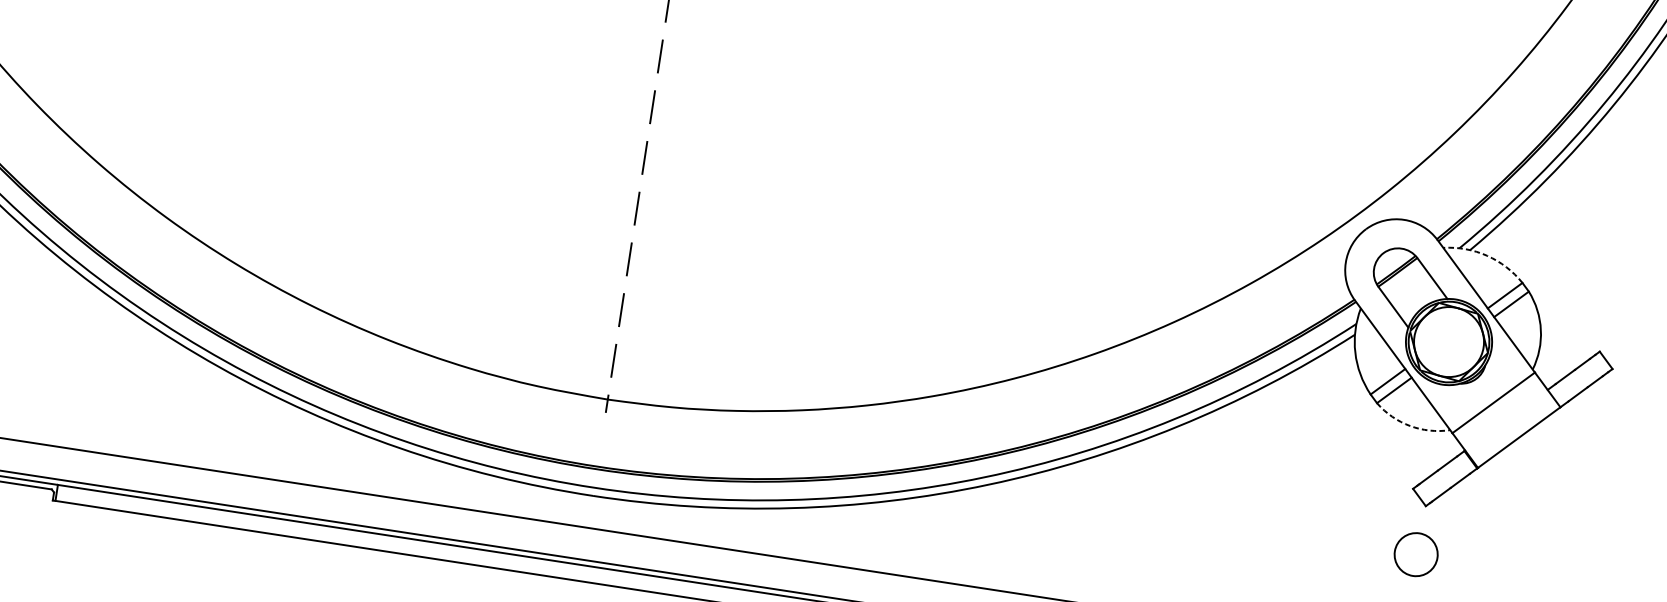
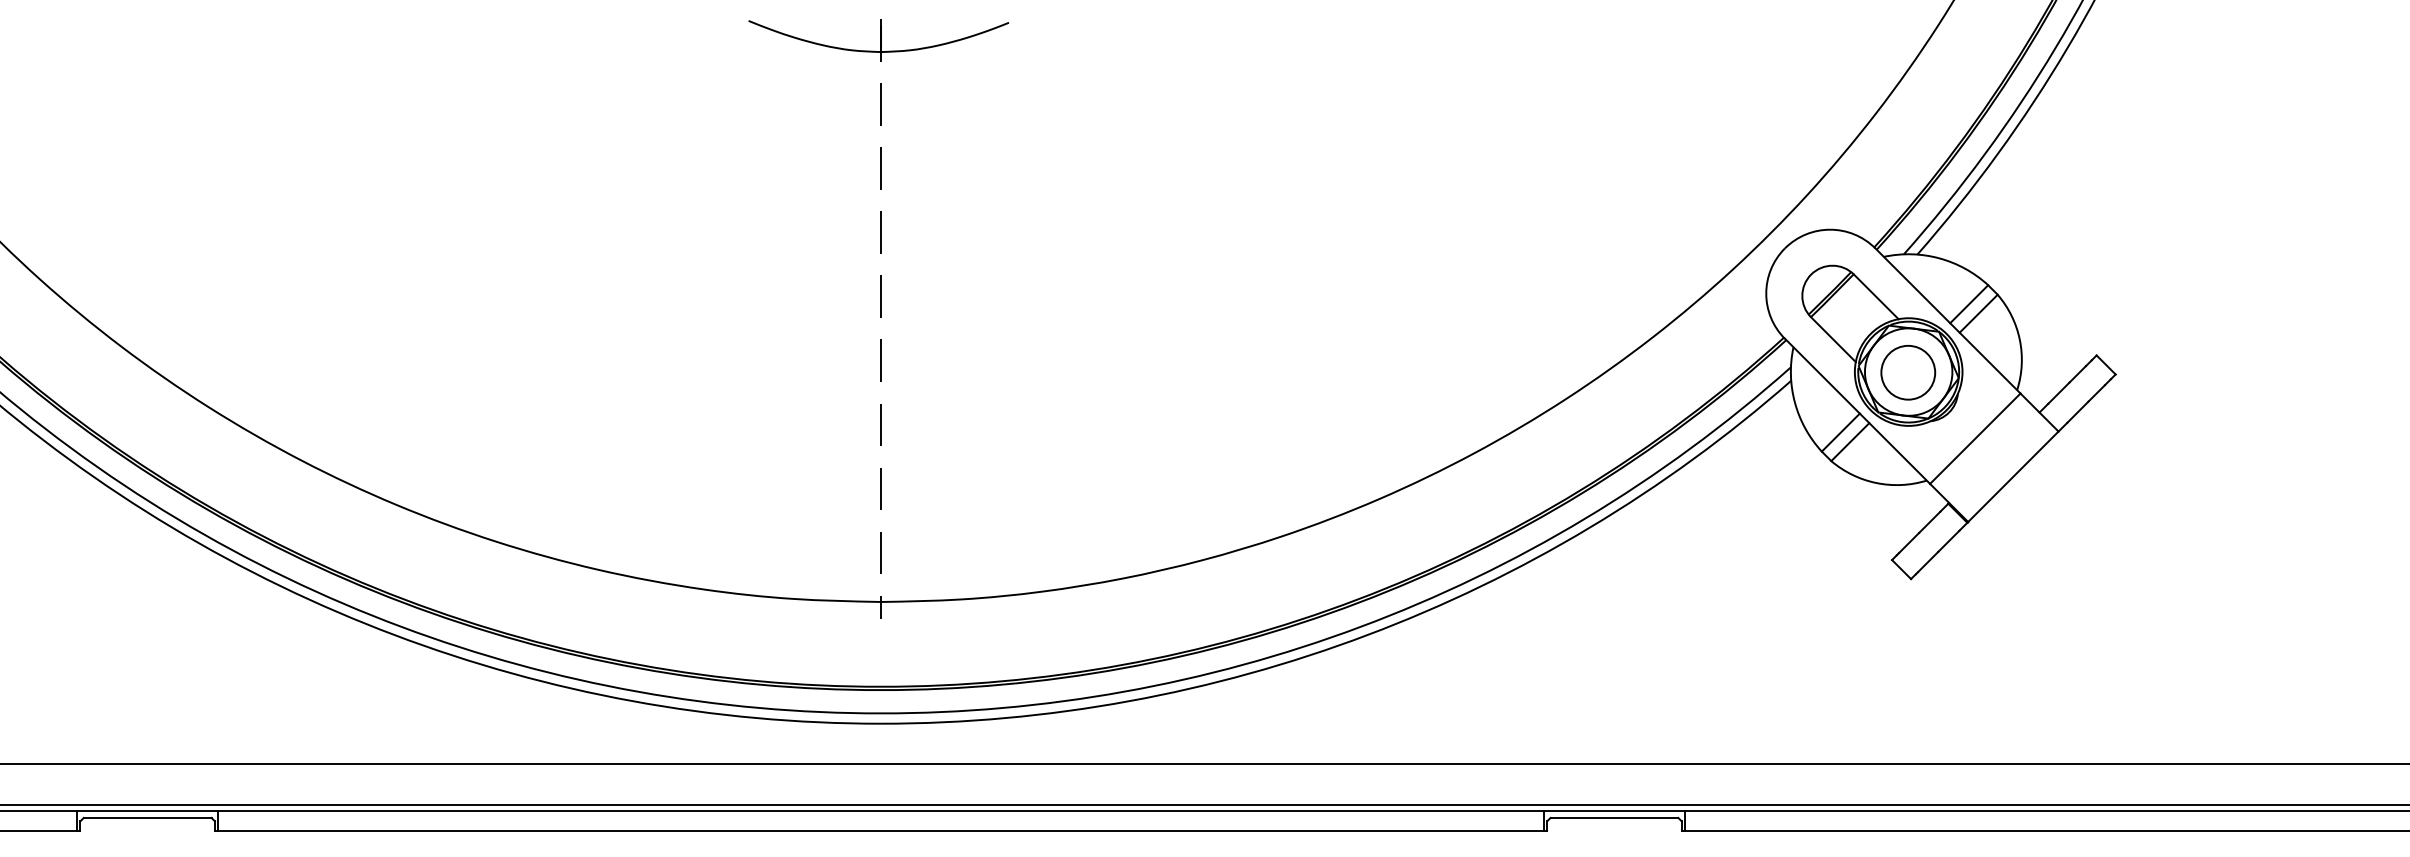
arc: (1487, 255) -> (1939, 258), dashed -> solid
arc: (1410, 426) -> (1876, 483), dashed -> solid
circle: (1416, 554) -> (1908, 372), moved

